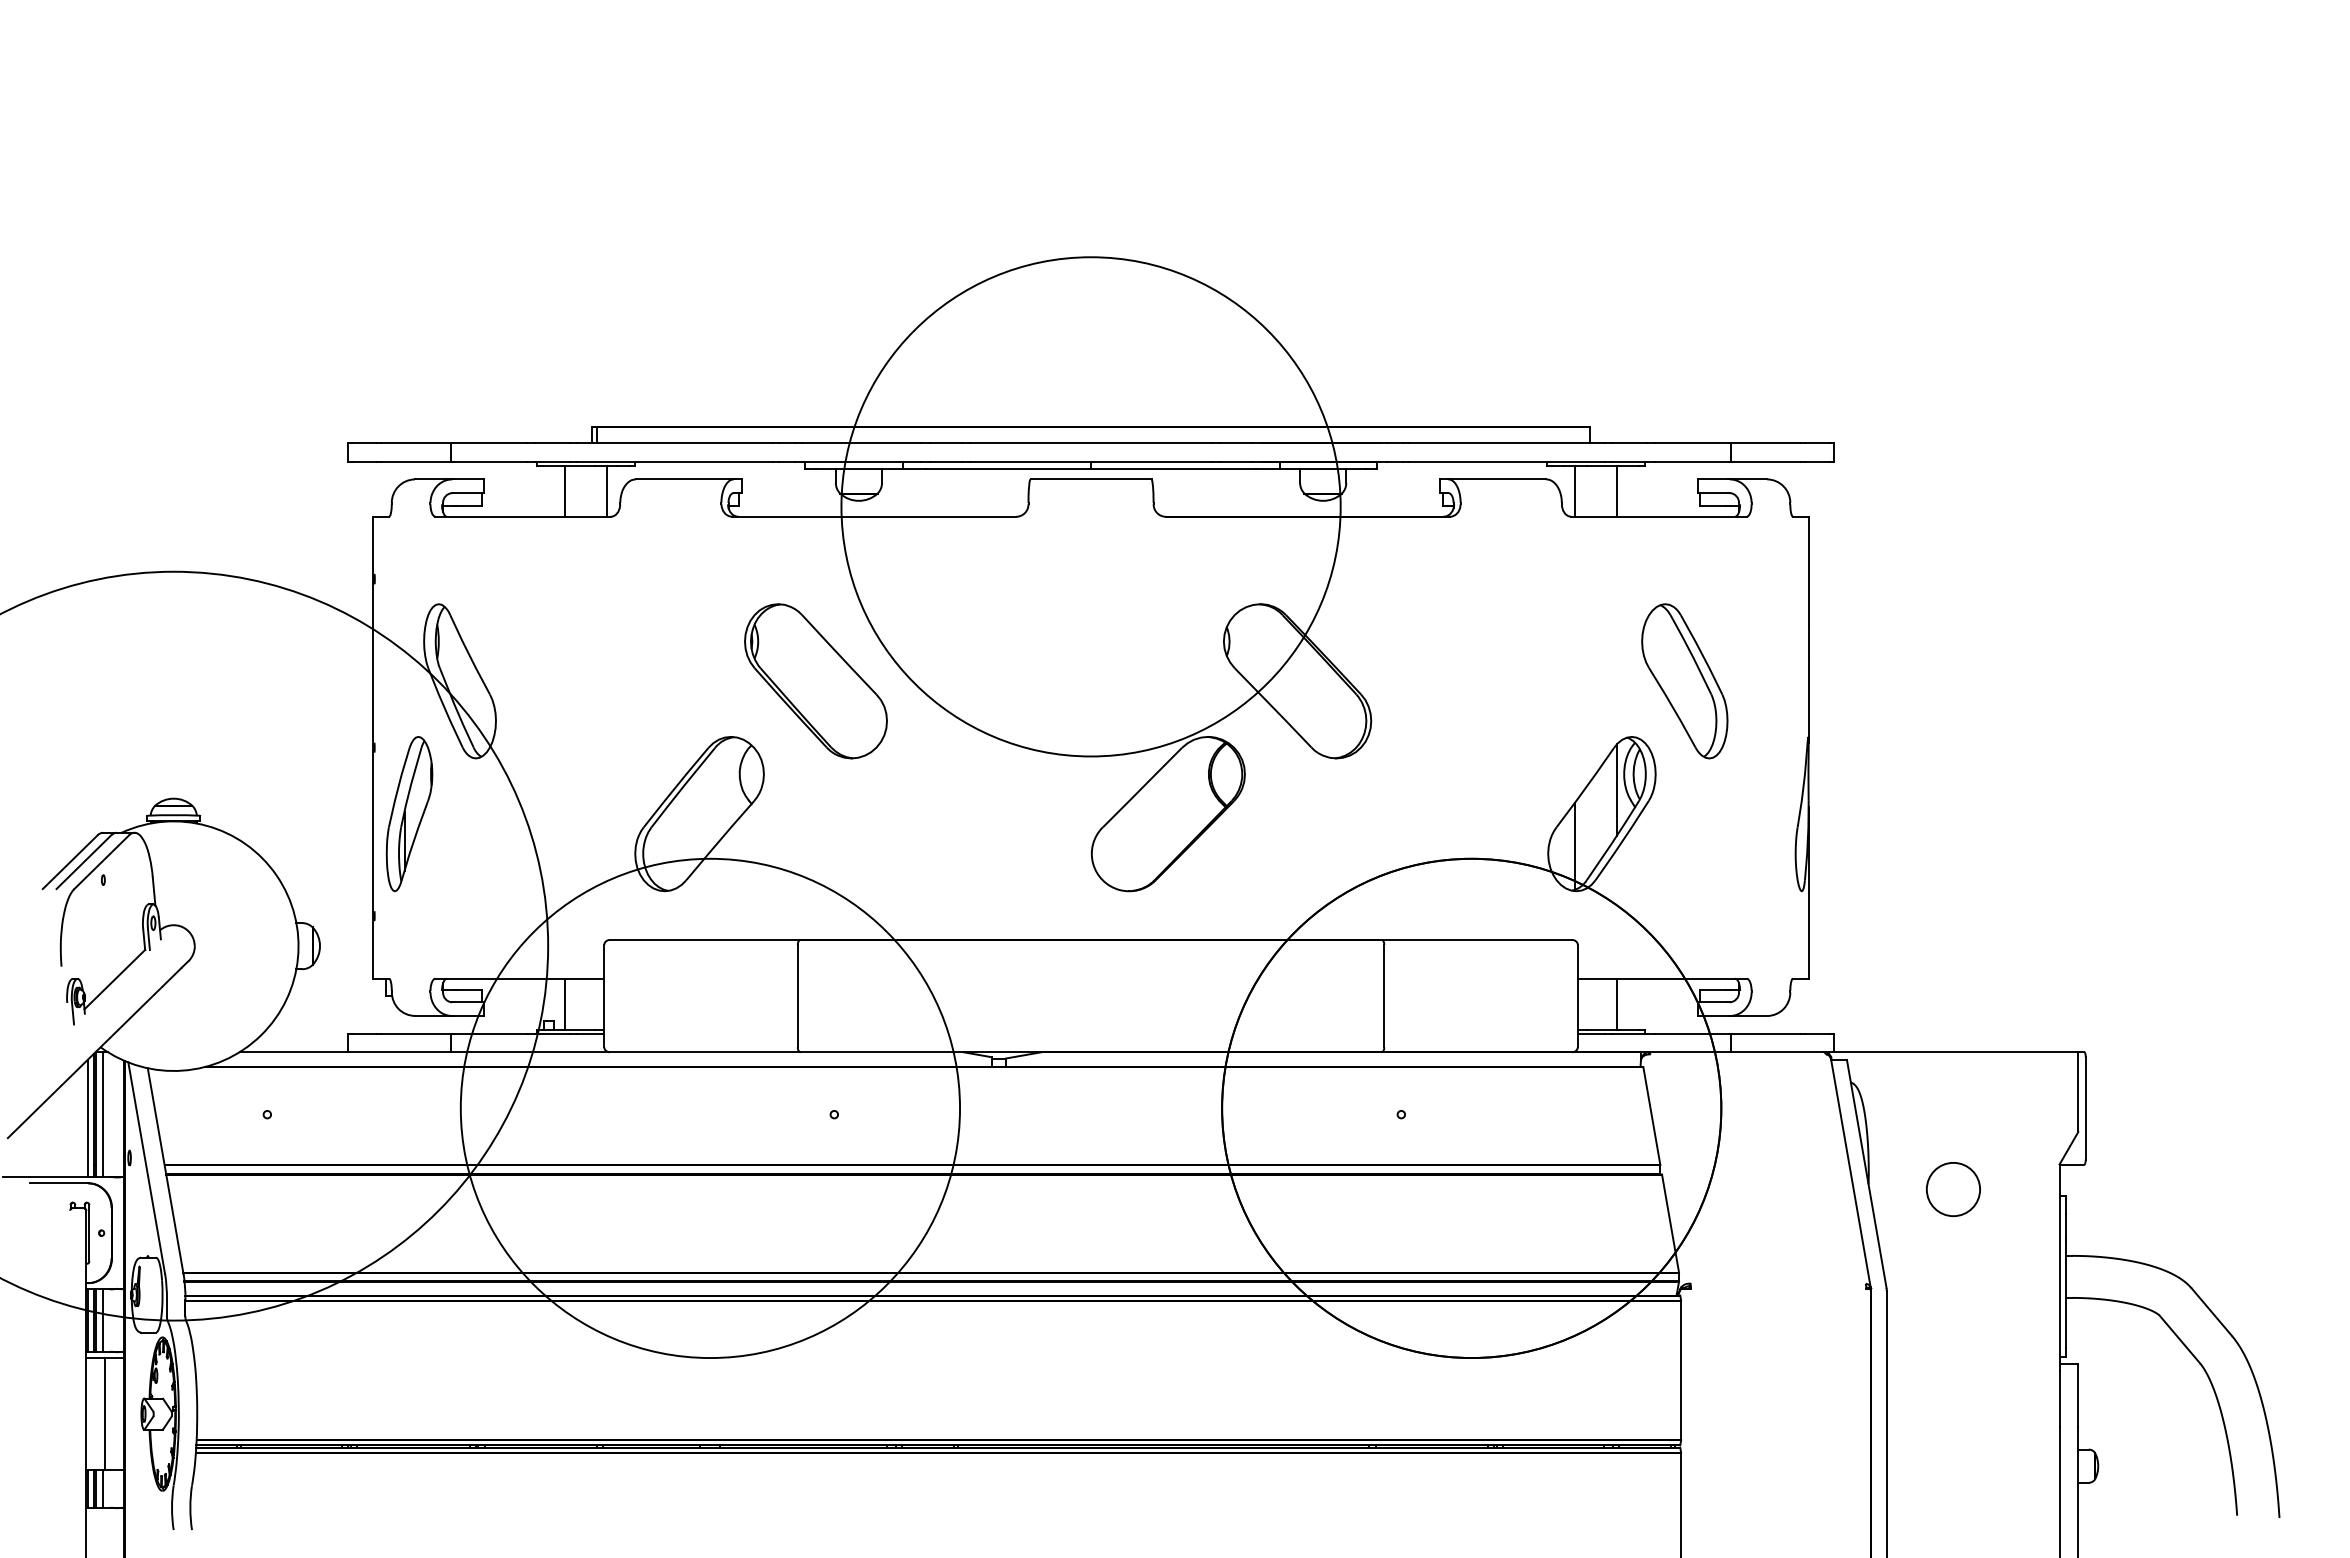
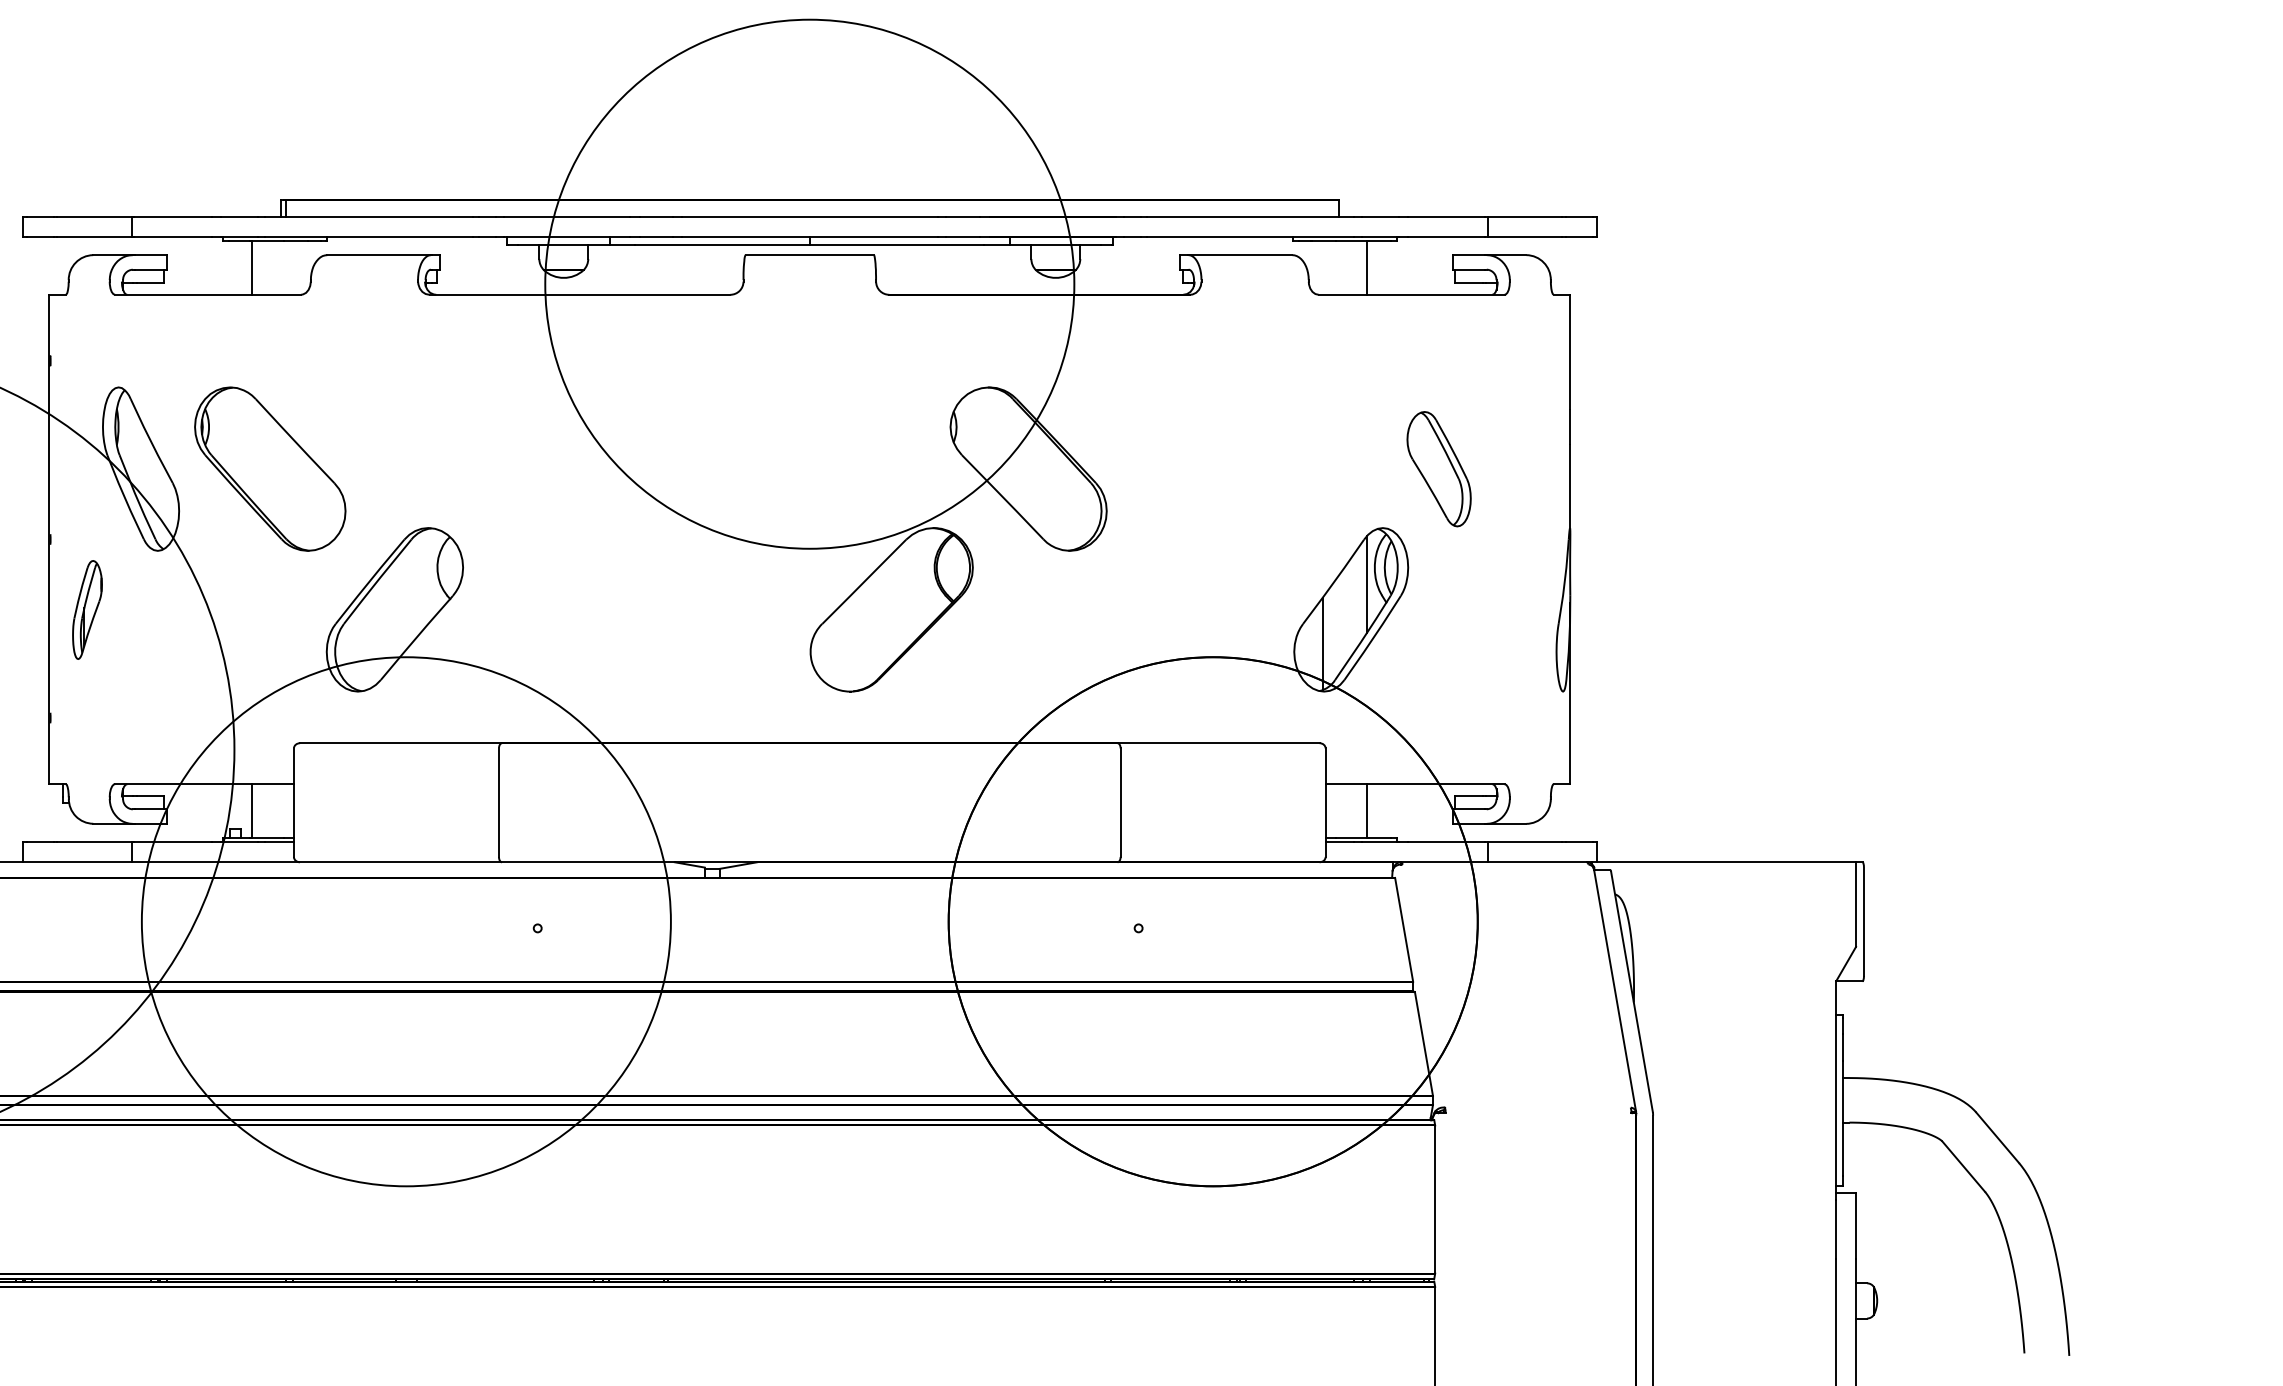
line: (607, 490) -> (297, 266), removed
line: (1574, 490) -> (1322, 266), removed
part: (815, 681) -> (269, 469), moved
part: (1684, 681) -> (1438, 469), size x0.7
part: (409, 814) -> (87, 610), size x0.6
circle: (1953, 1189) -> (1723, 1007), removed

